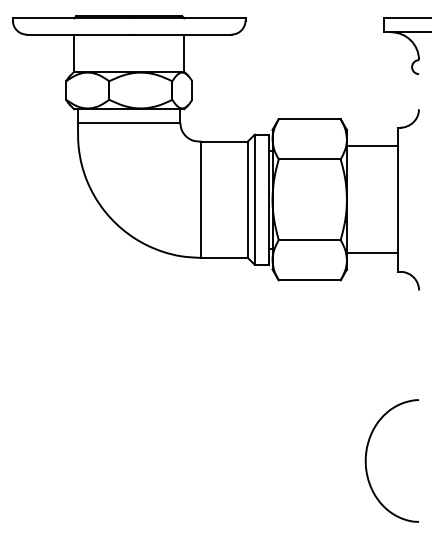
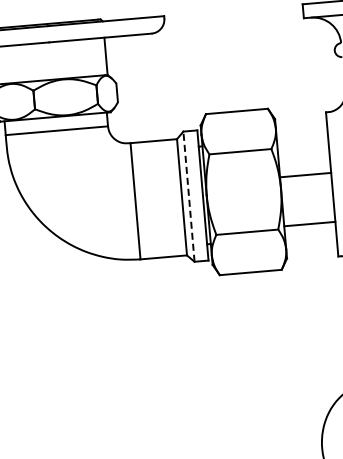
line: (372, 146) -> (305, 175), moved
line: (254, 199) -> (188, 196), solid -> dashed
line: (372, 253) -> (309, 224), moved

